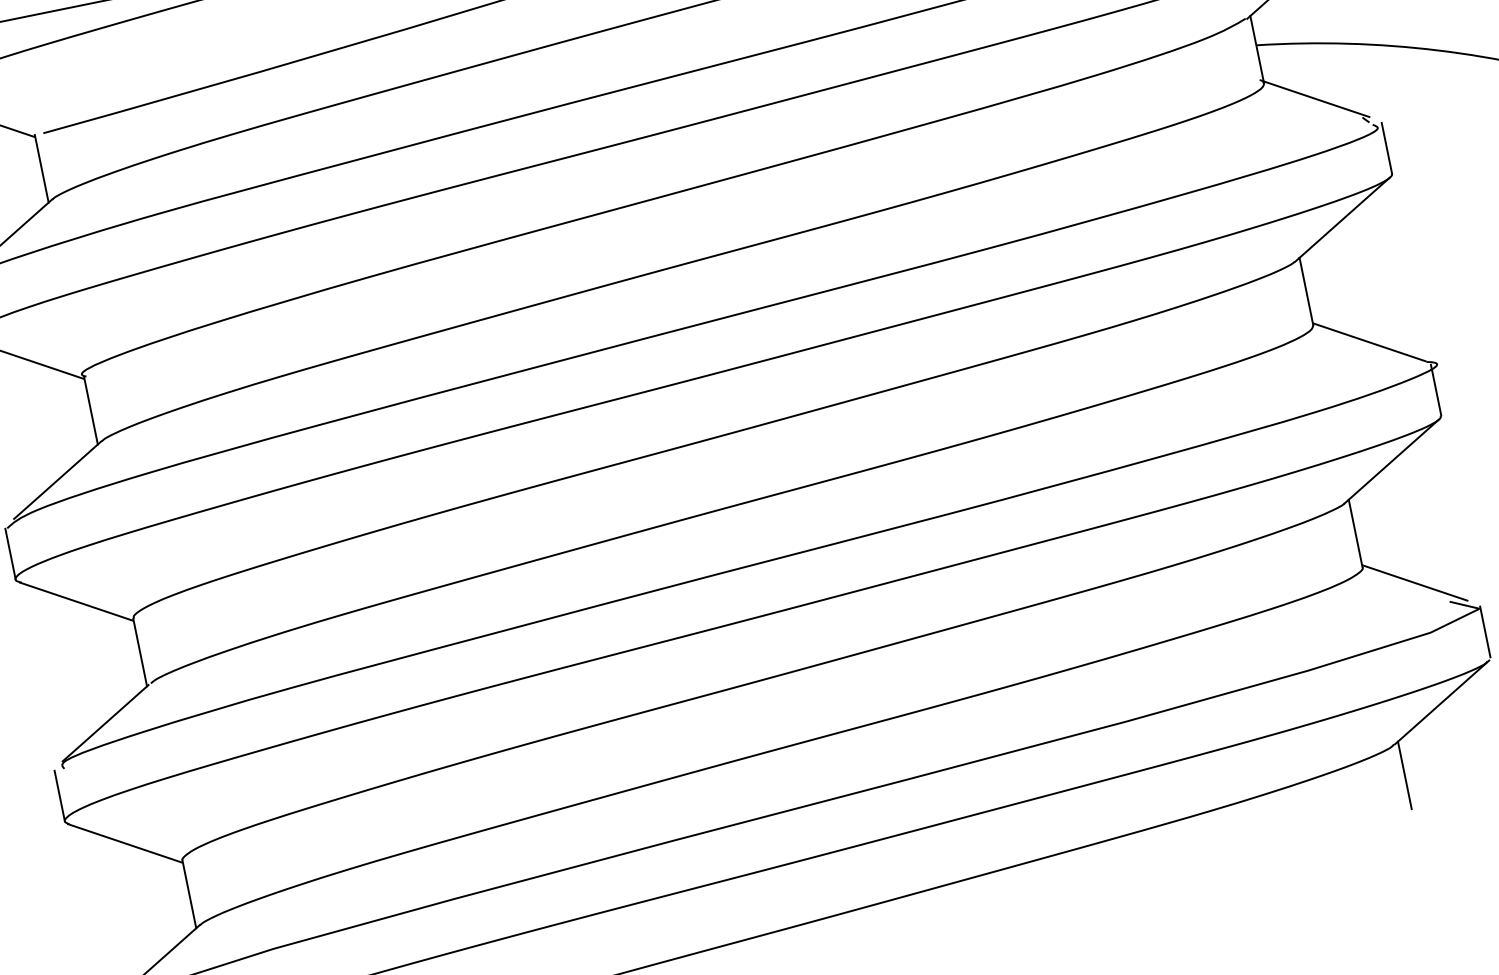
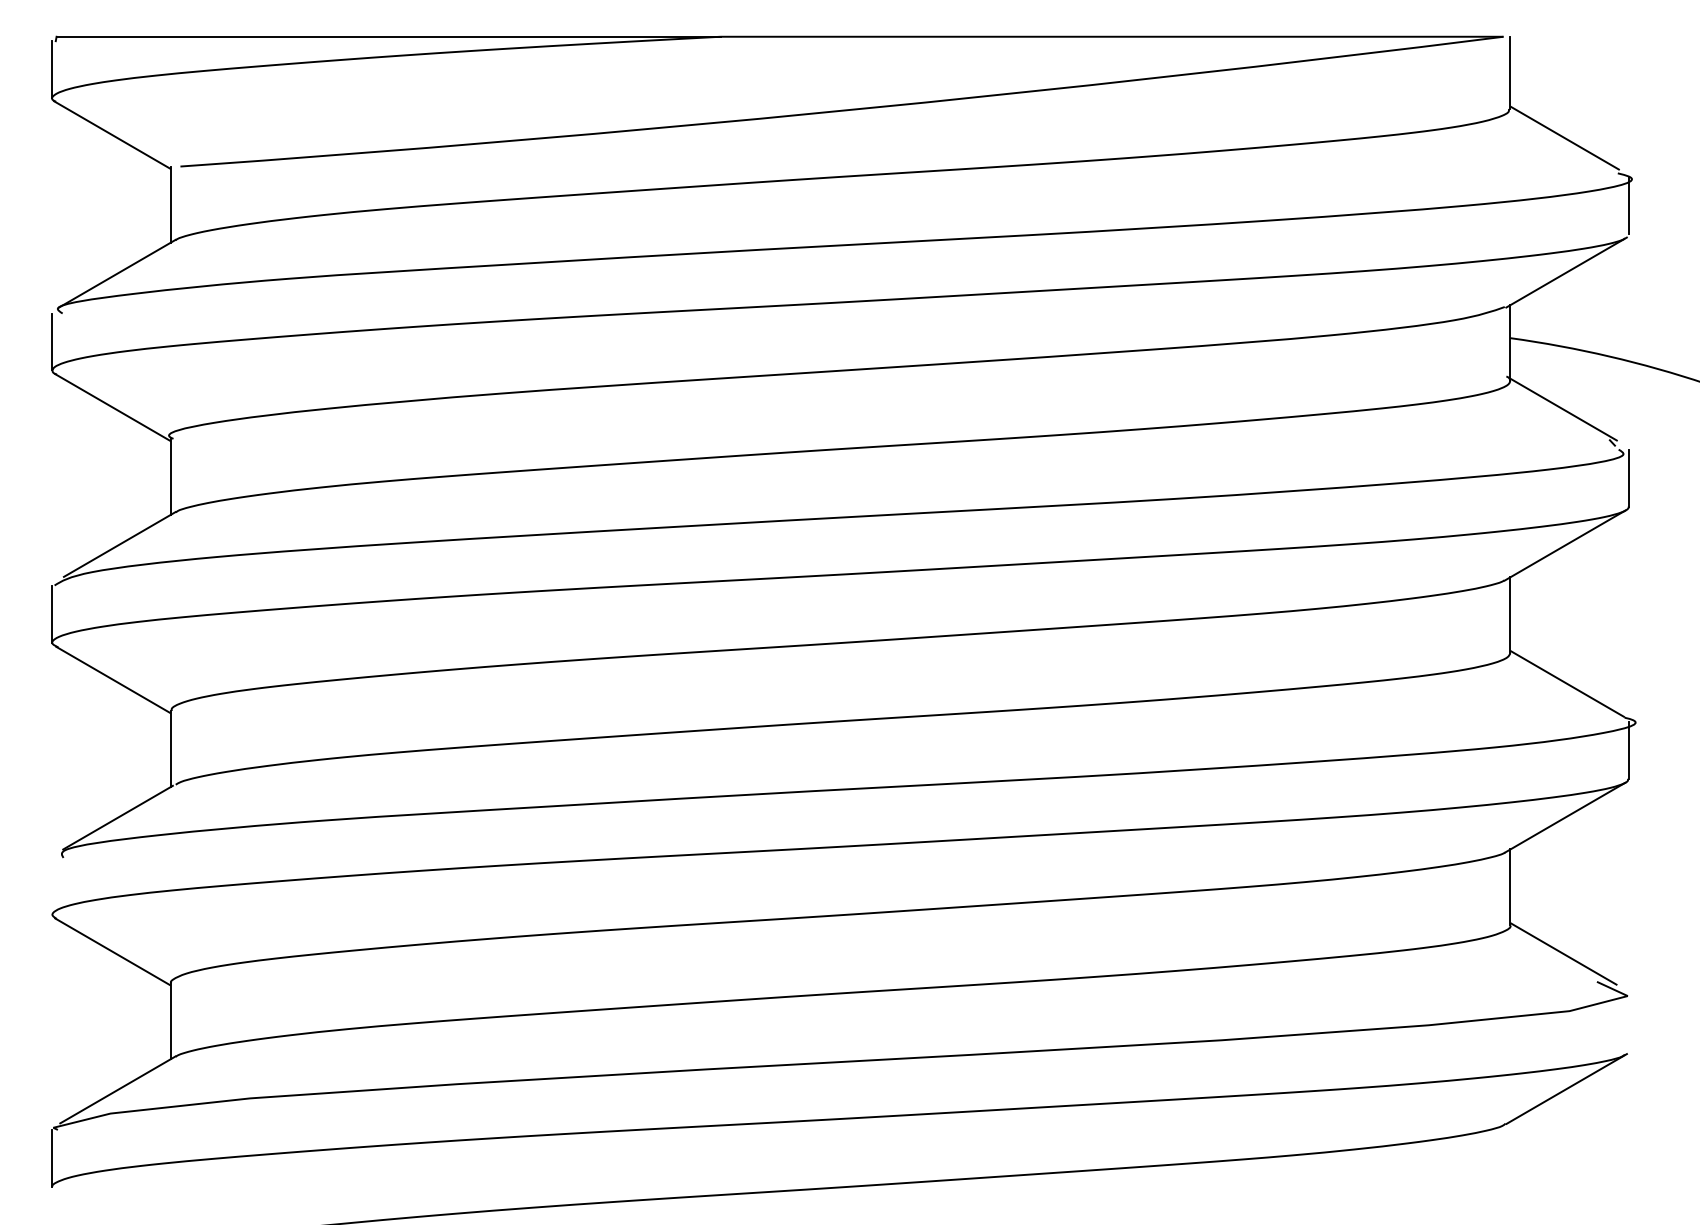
line: (1484, 631) -> (1628, 1021), removed
line: (1404, 775) -> (1510, 1159), removed
line: (59, 795) -> (52, 885), removed

